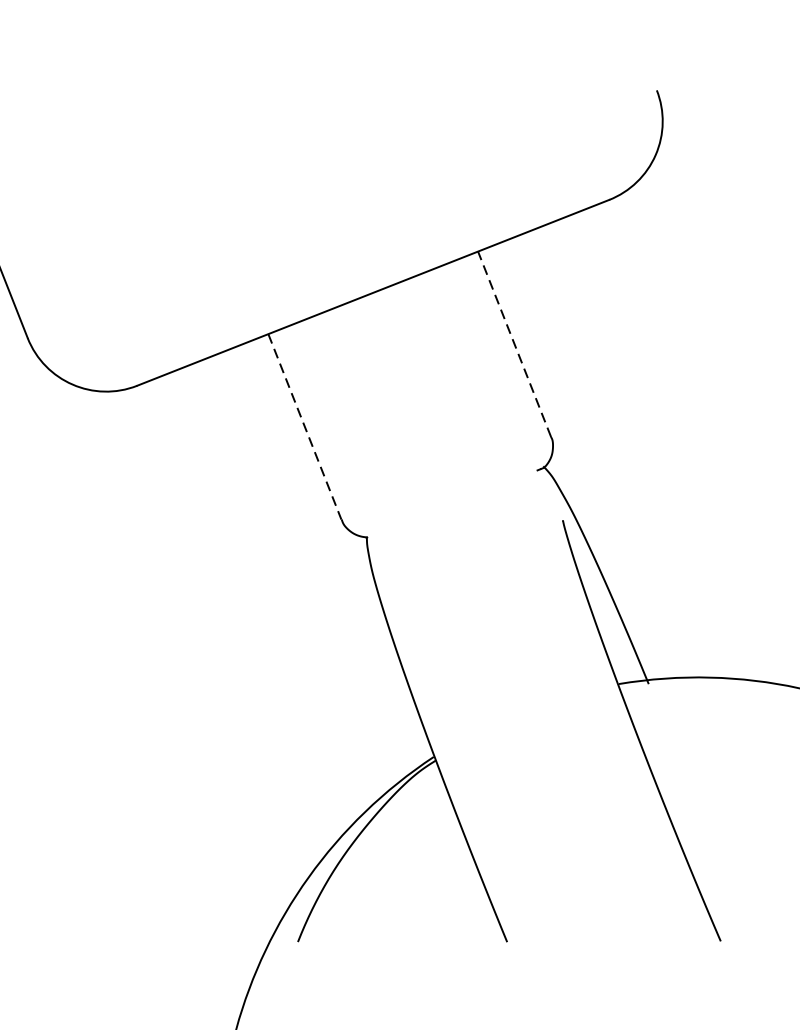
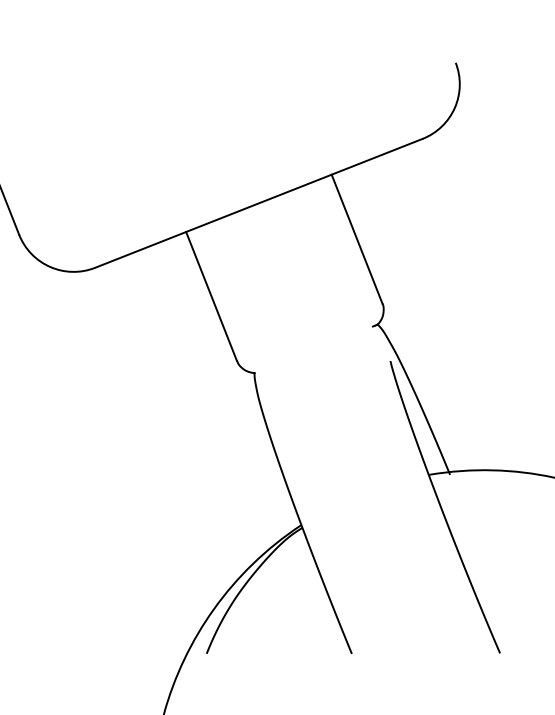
line: (513, 343) -> (356, 238), dashed -> solid
line: (304, 427) -> (211, 296), dashed -> solid

